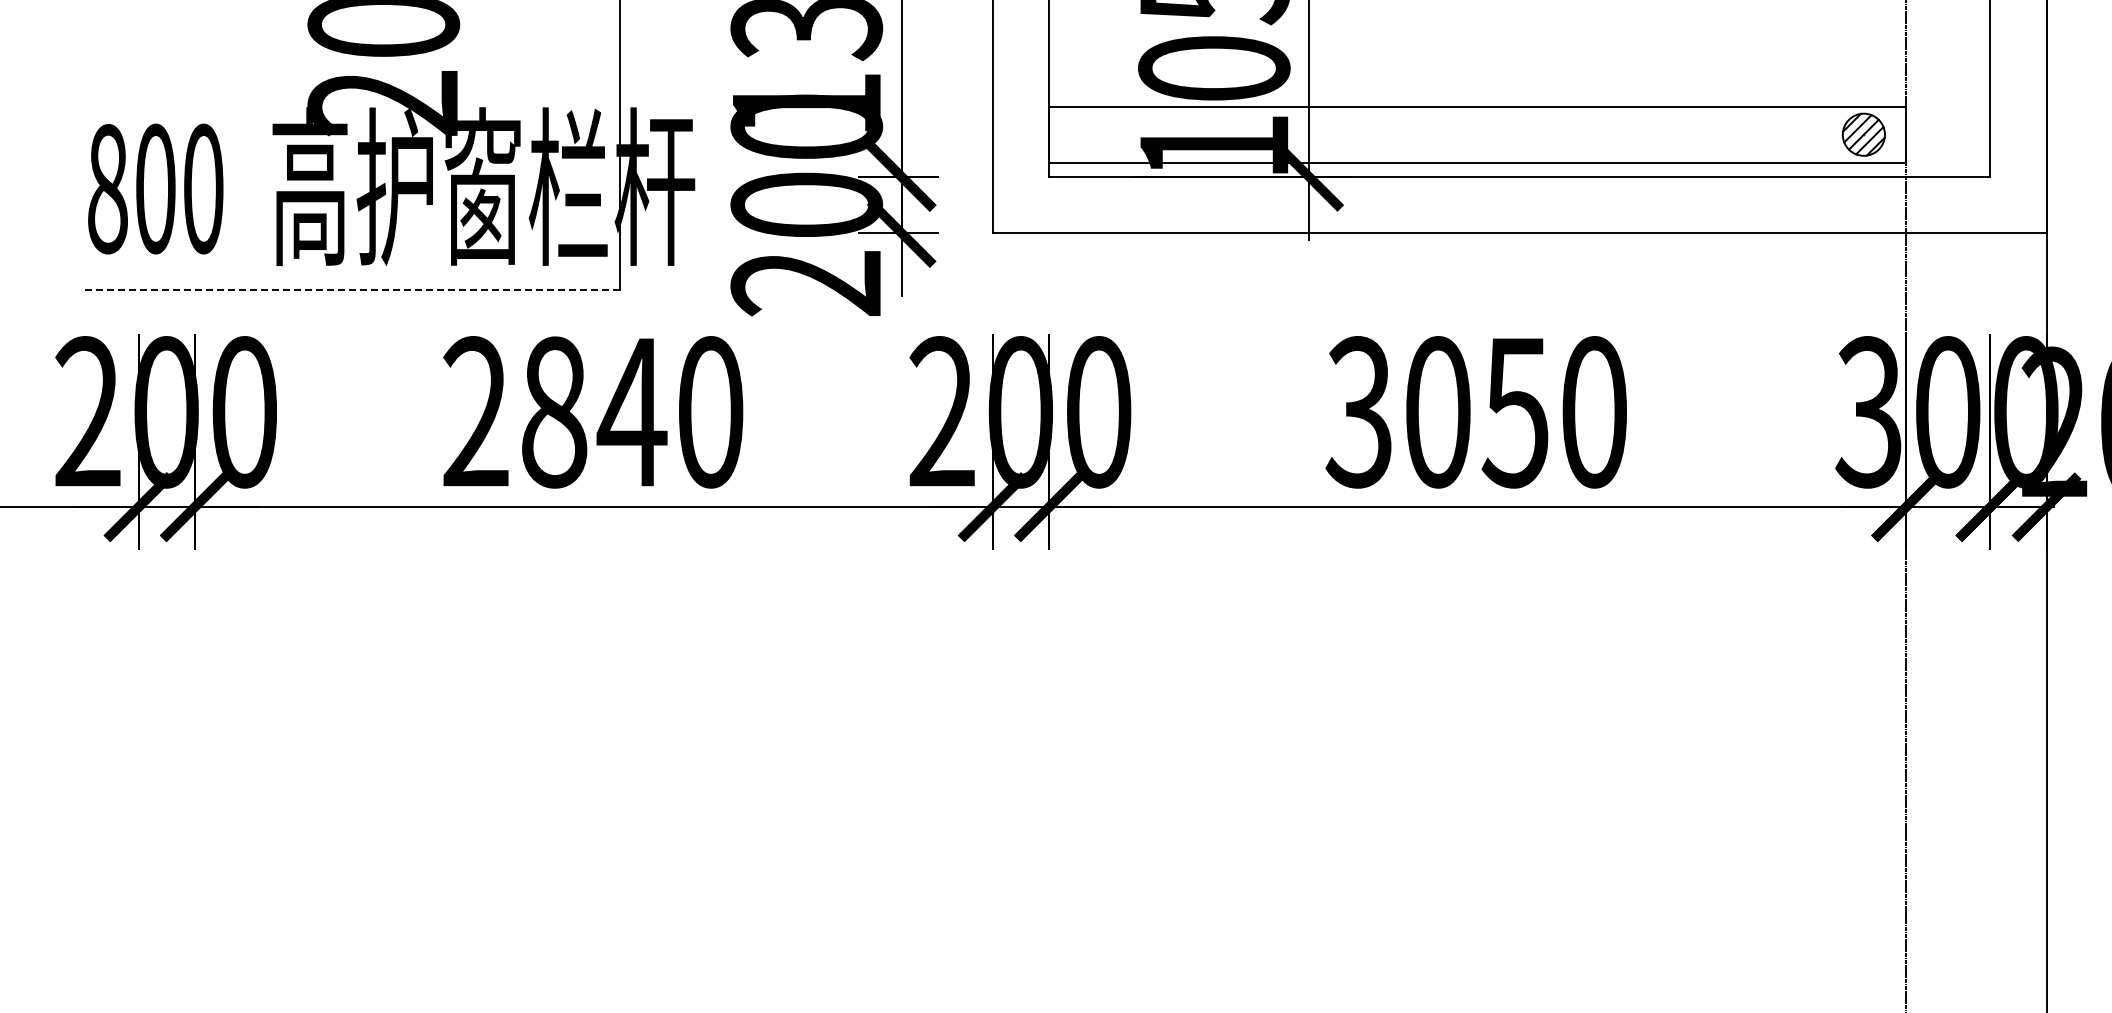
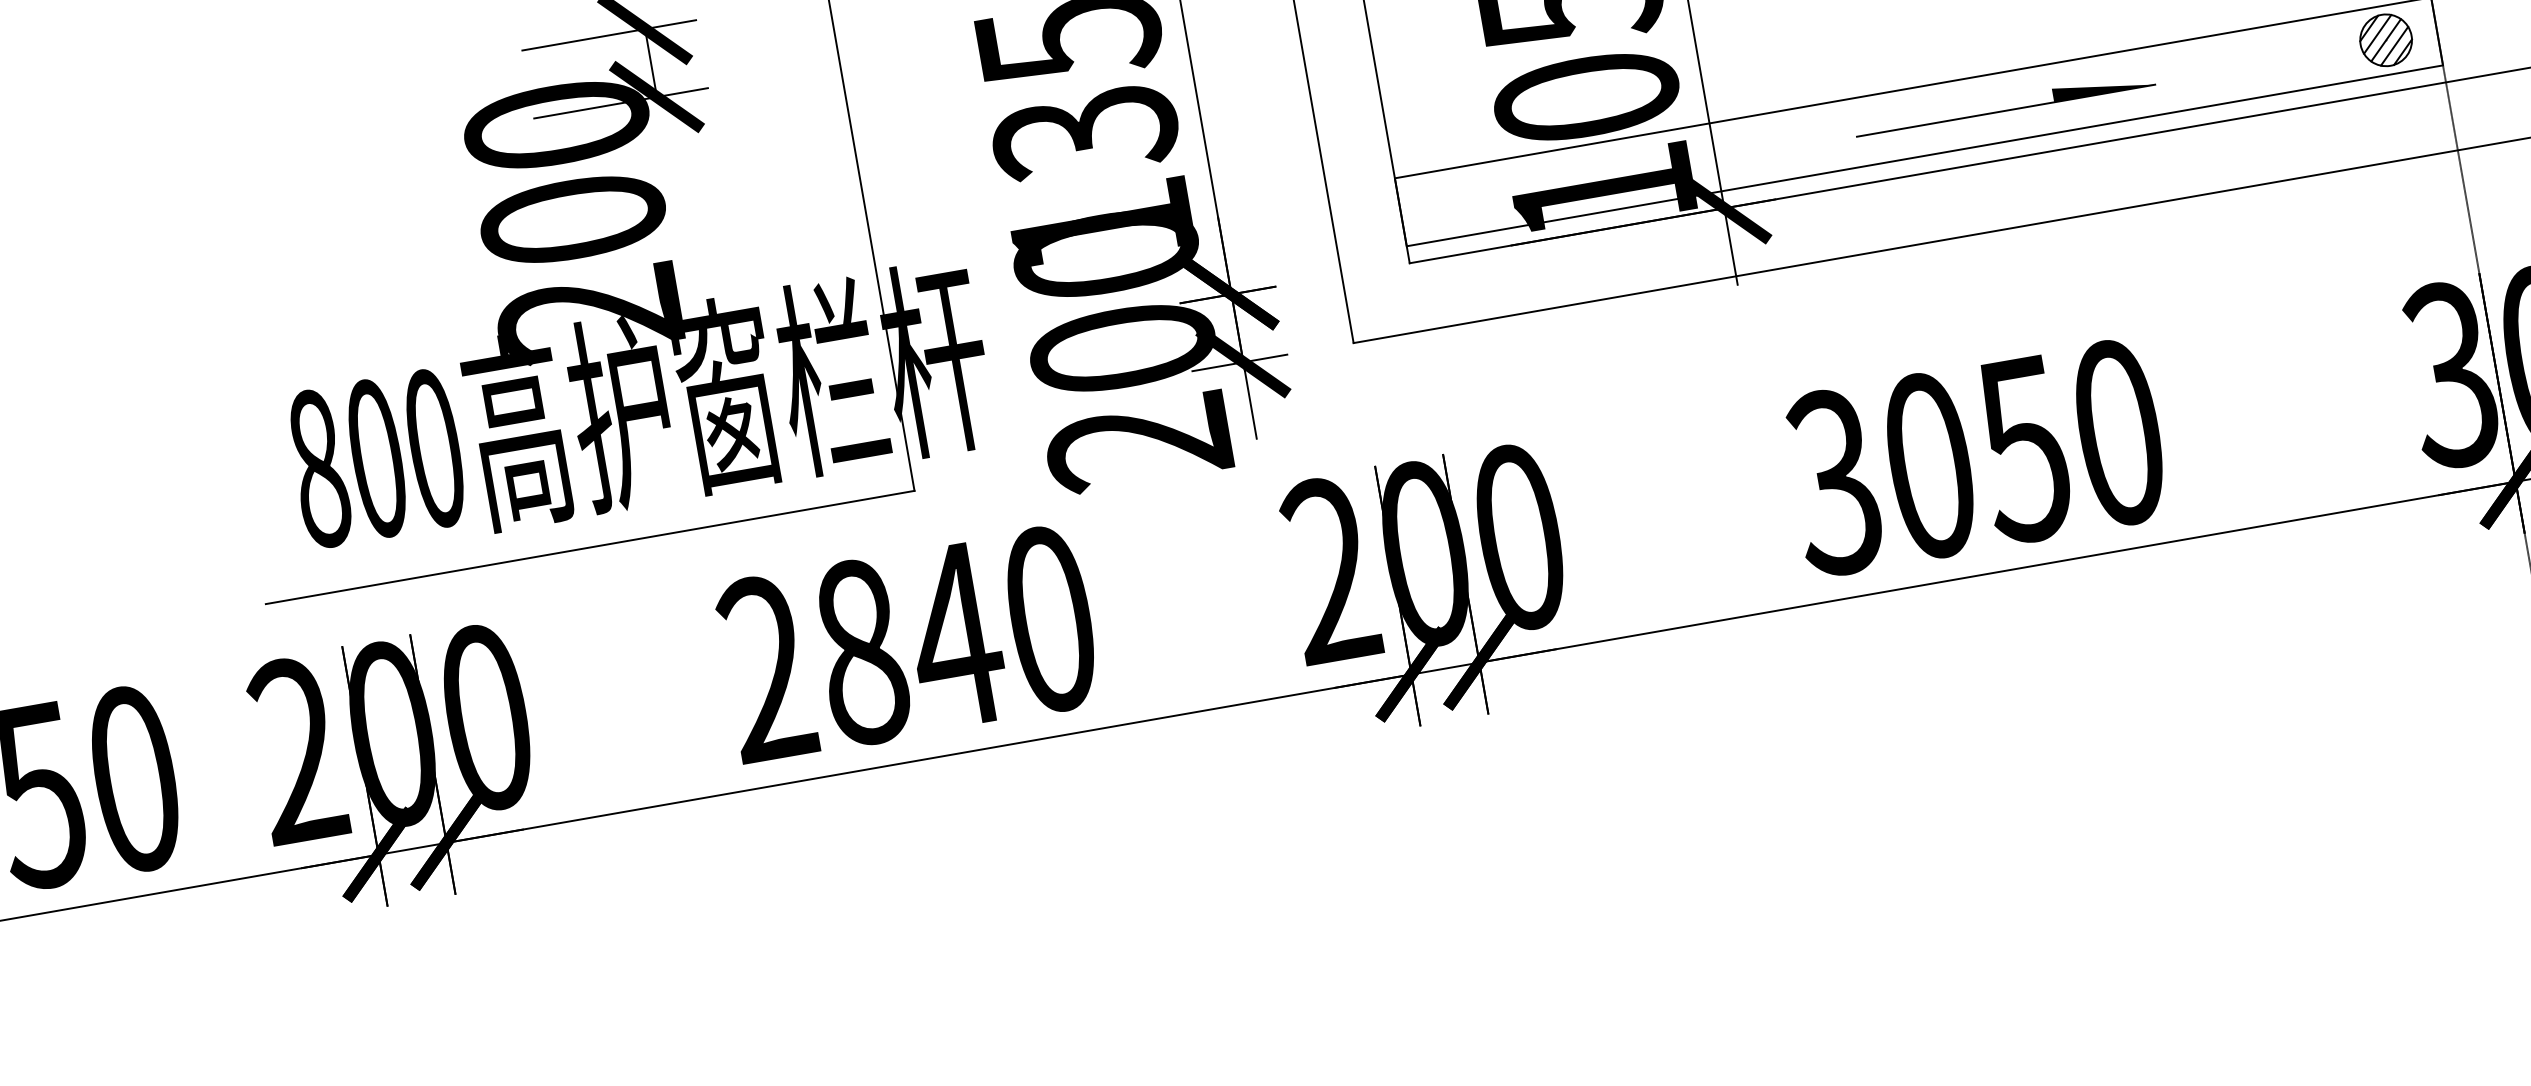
part: (1548, 132) -> (2004, 104), added
text: (155, 188) -> (376, 458), moved
line: (350, 290) -> (589, 548), dashed -> solid

